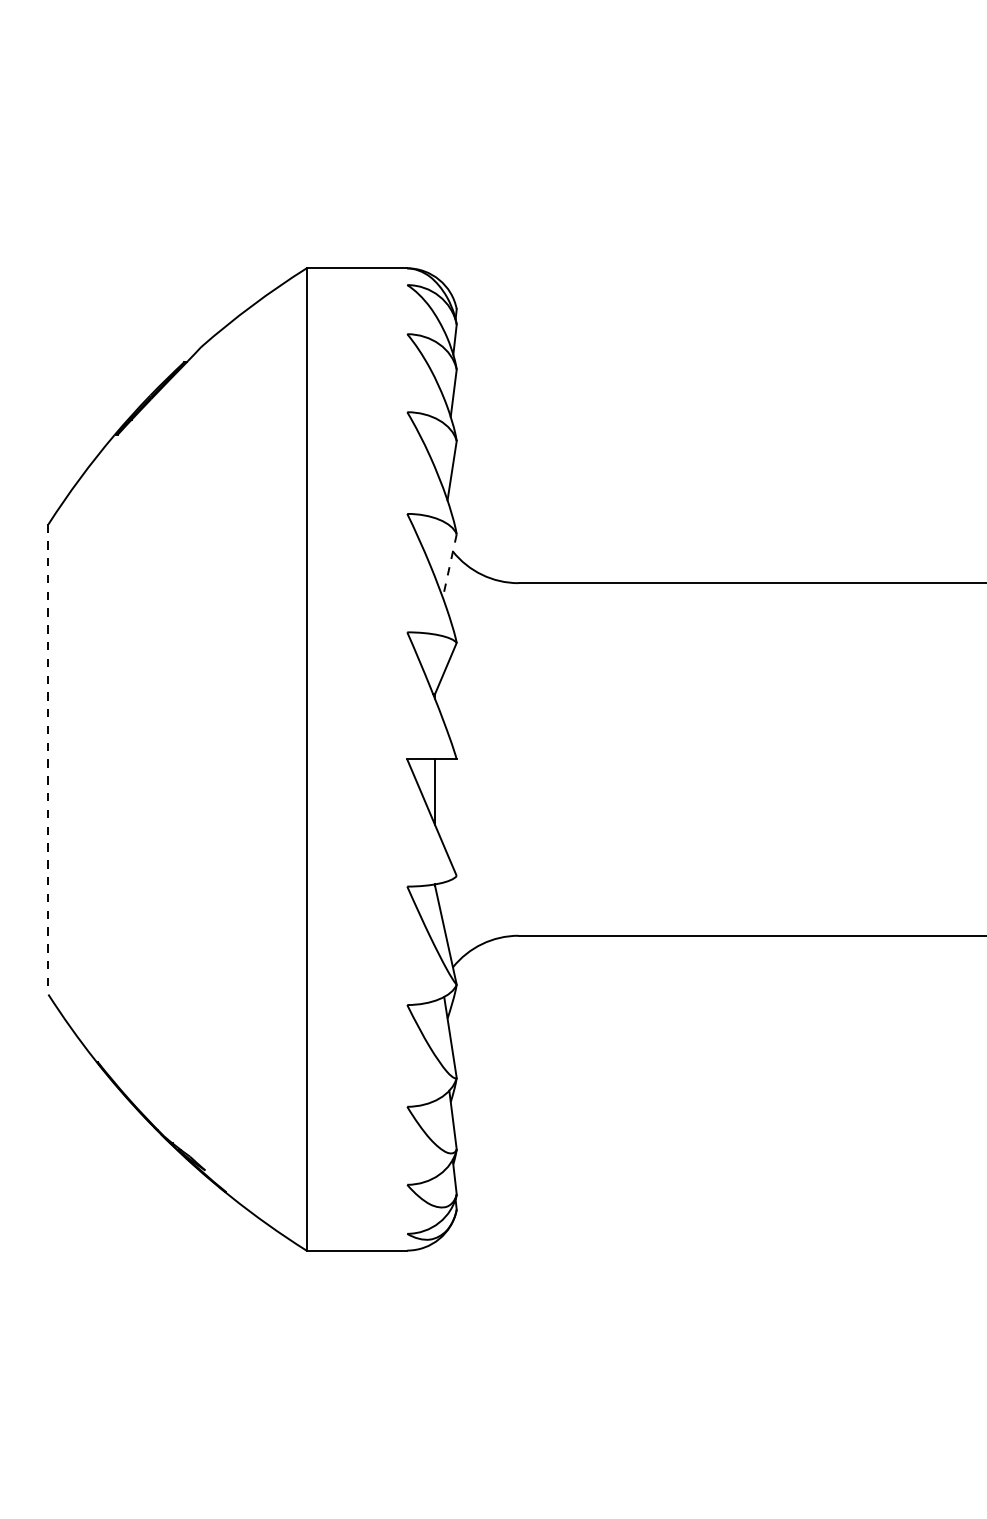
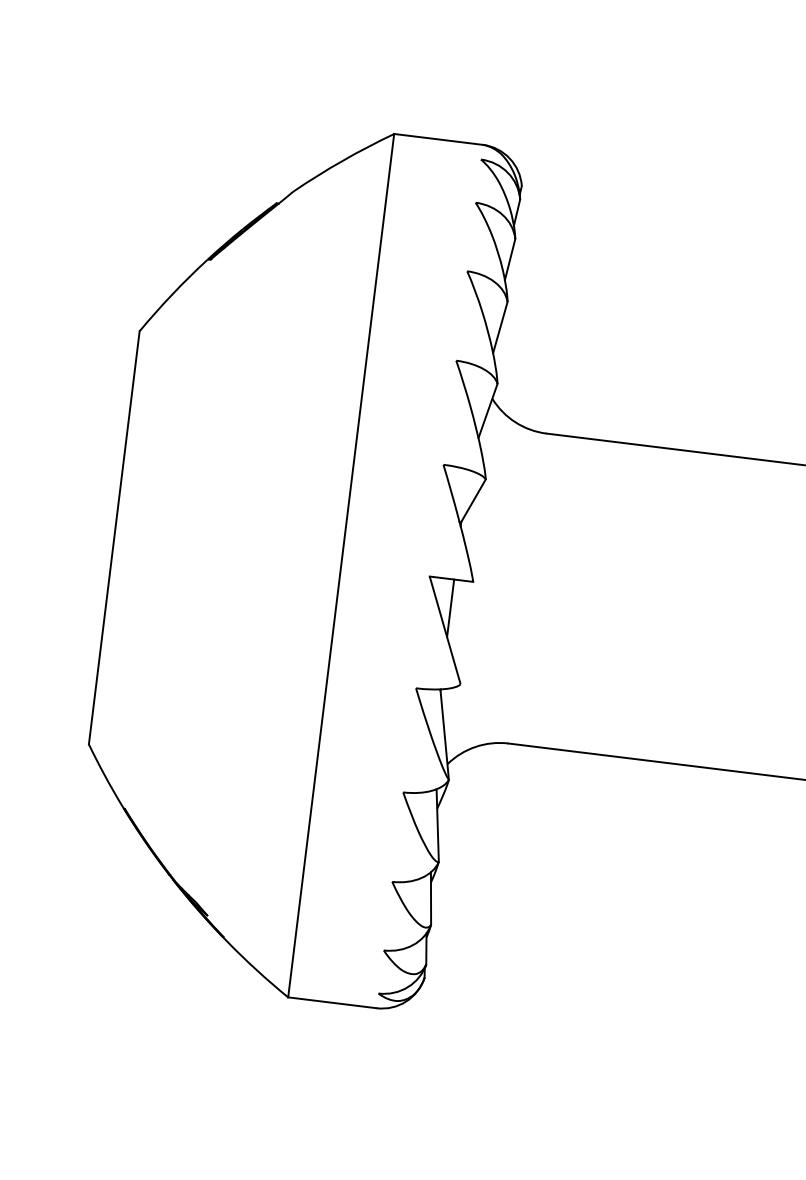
line: (449, 566) -> (487, 411), dashed -> solid
line: (48, 759) -> (114, 537), dashed -> solid

